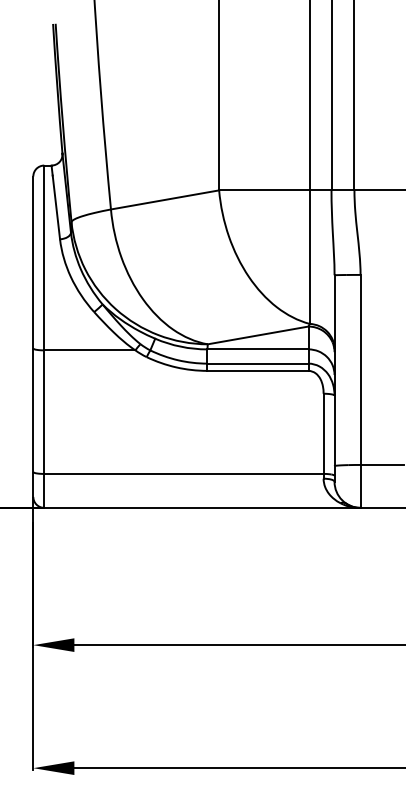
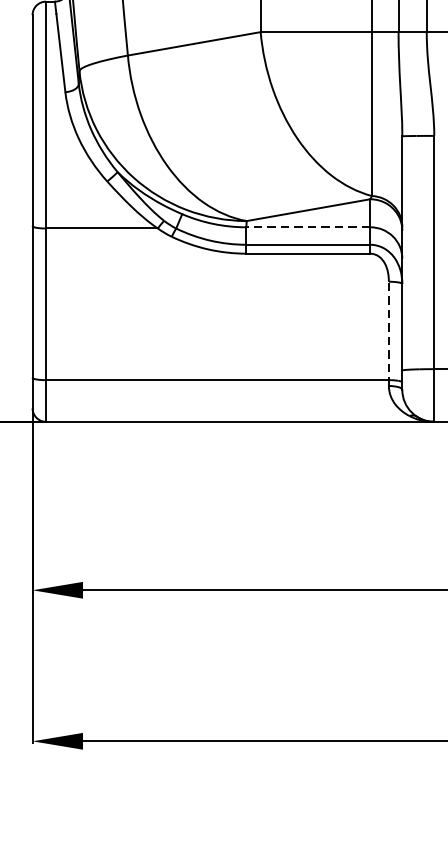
line: (258, 349) -> (308, 227), solid -> dashed
line: (323, 435) -> (388, 332), solid -> dashed

